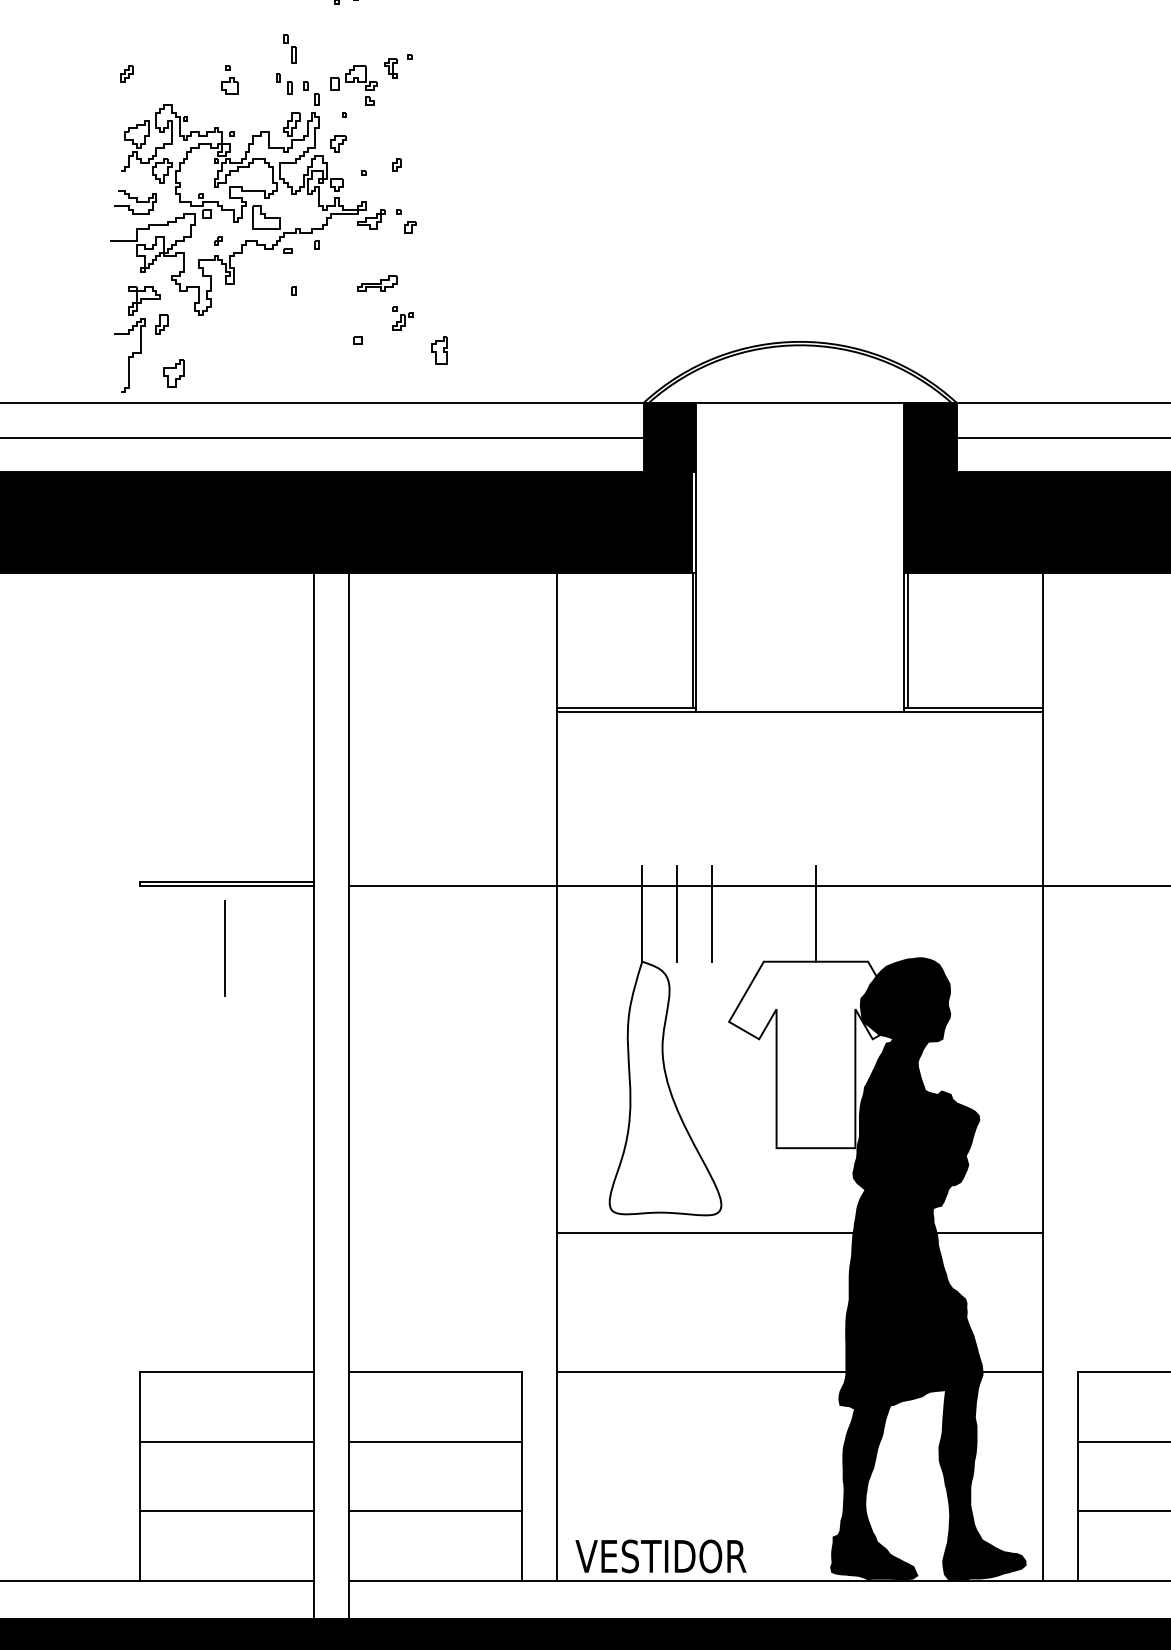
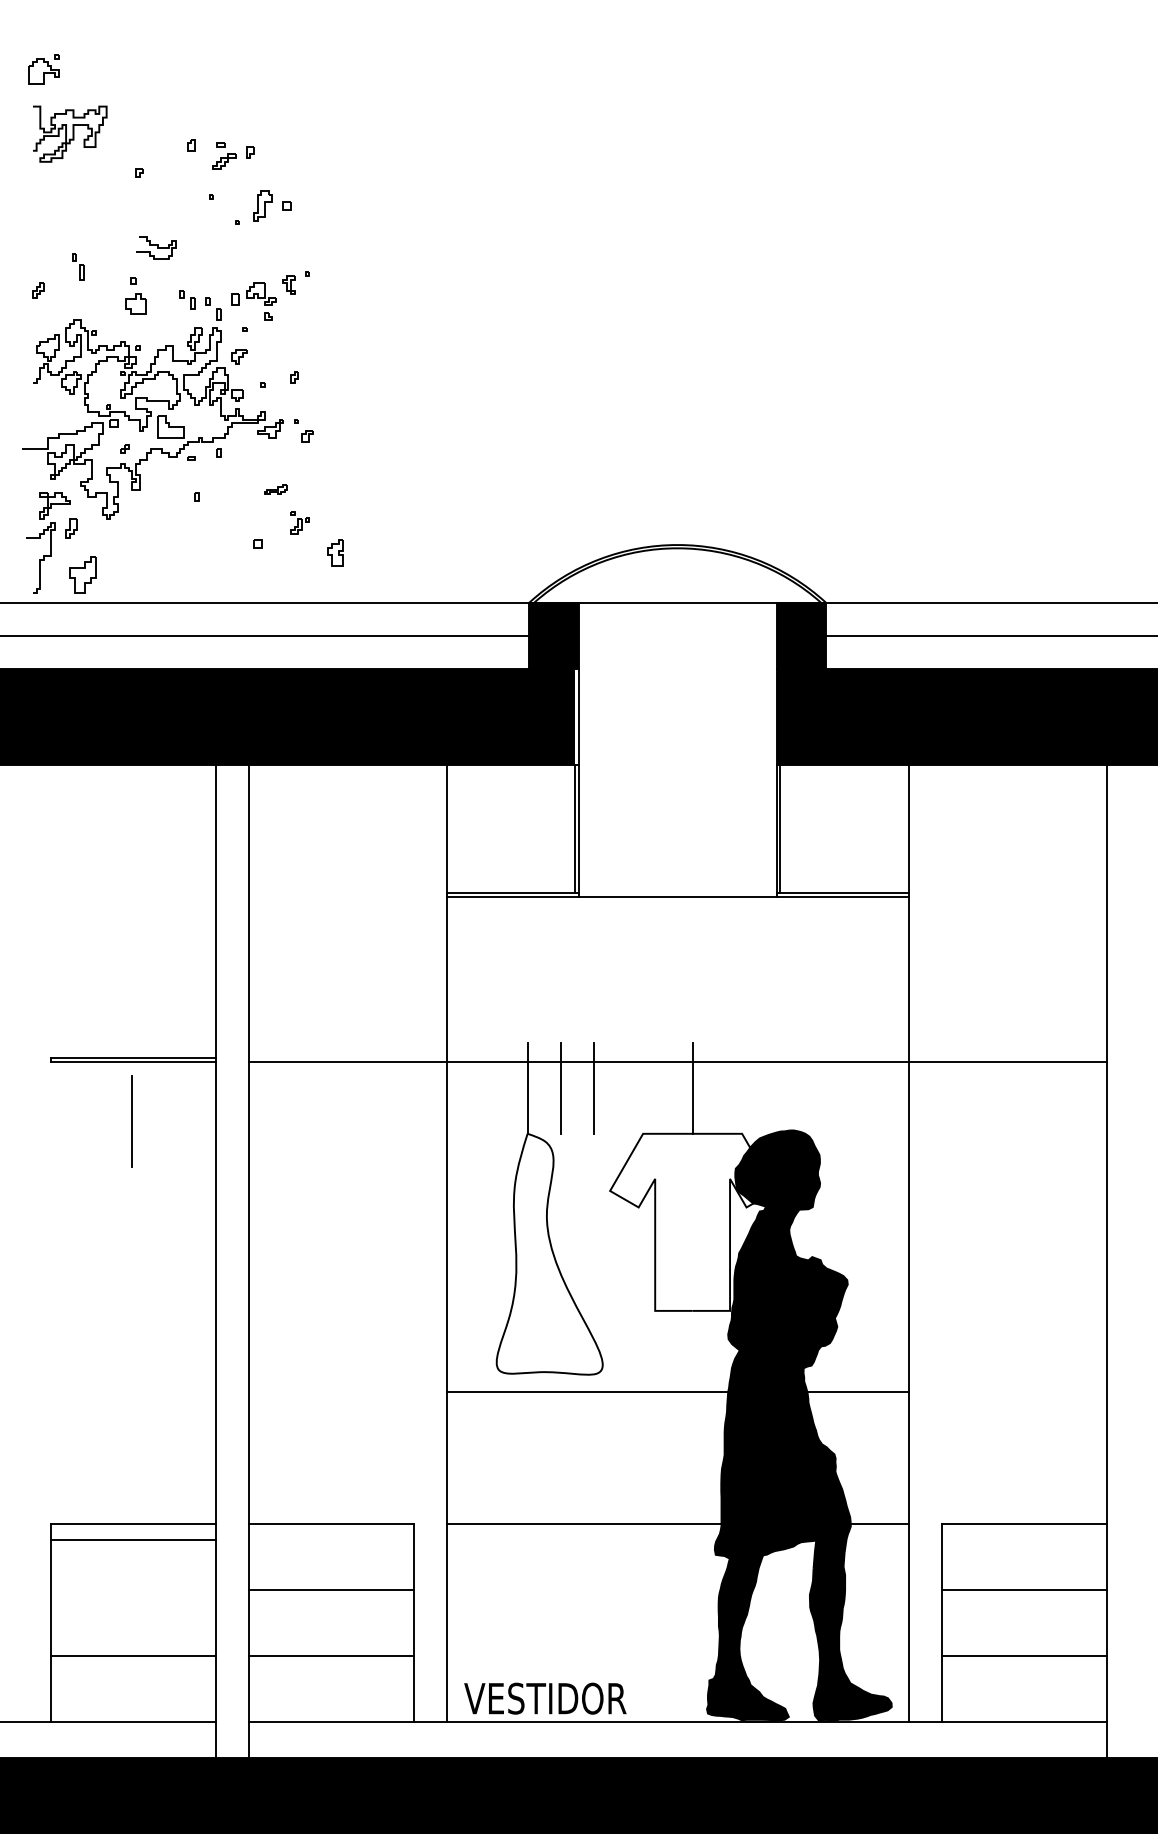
part: (290, 48) -> (78, 266), moved
part: (229, 79) -> (135, 295), size x1.4
curve: (136, 201) -> (157, 247), moved
part: (377, 283) -> (276, 489), size x0.6
part: (173, 372) -> (82, 574), size x1.4
line: (226, 1441) -> (132, 1539), moved

